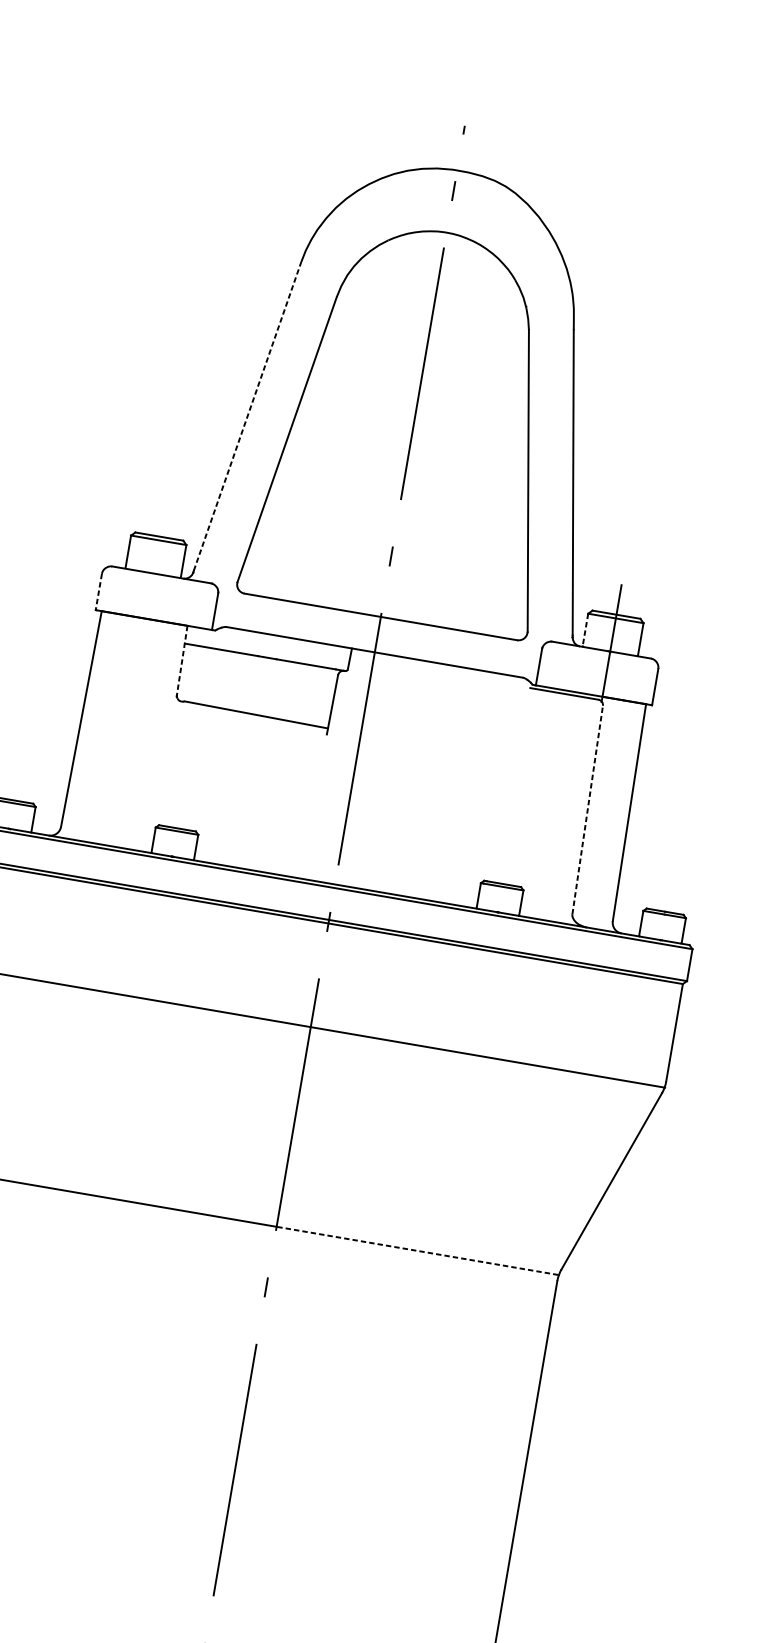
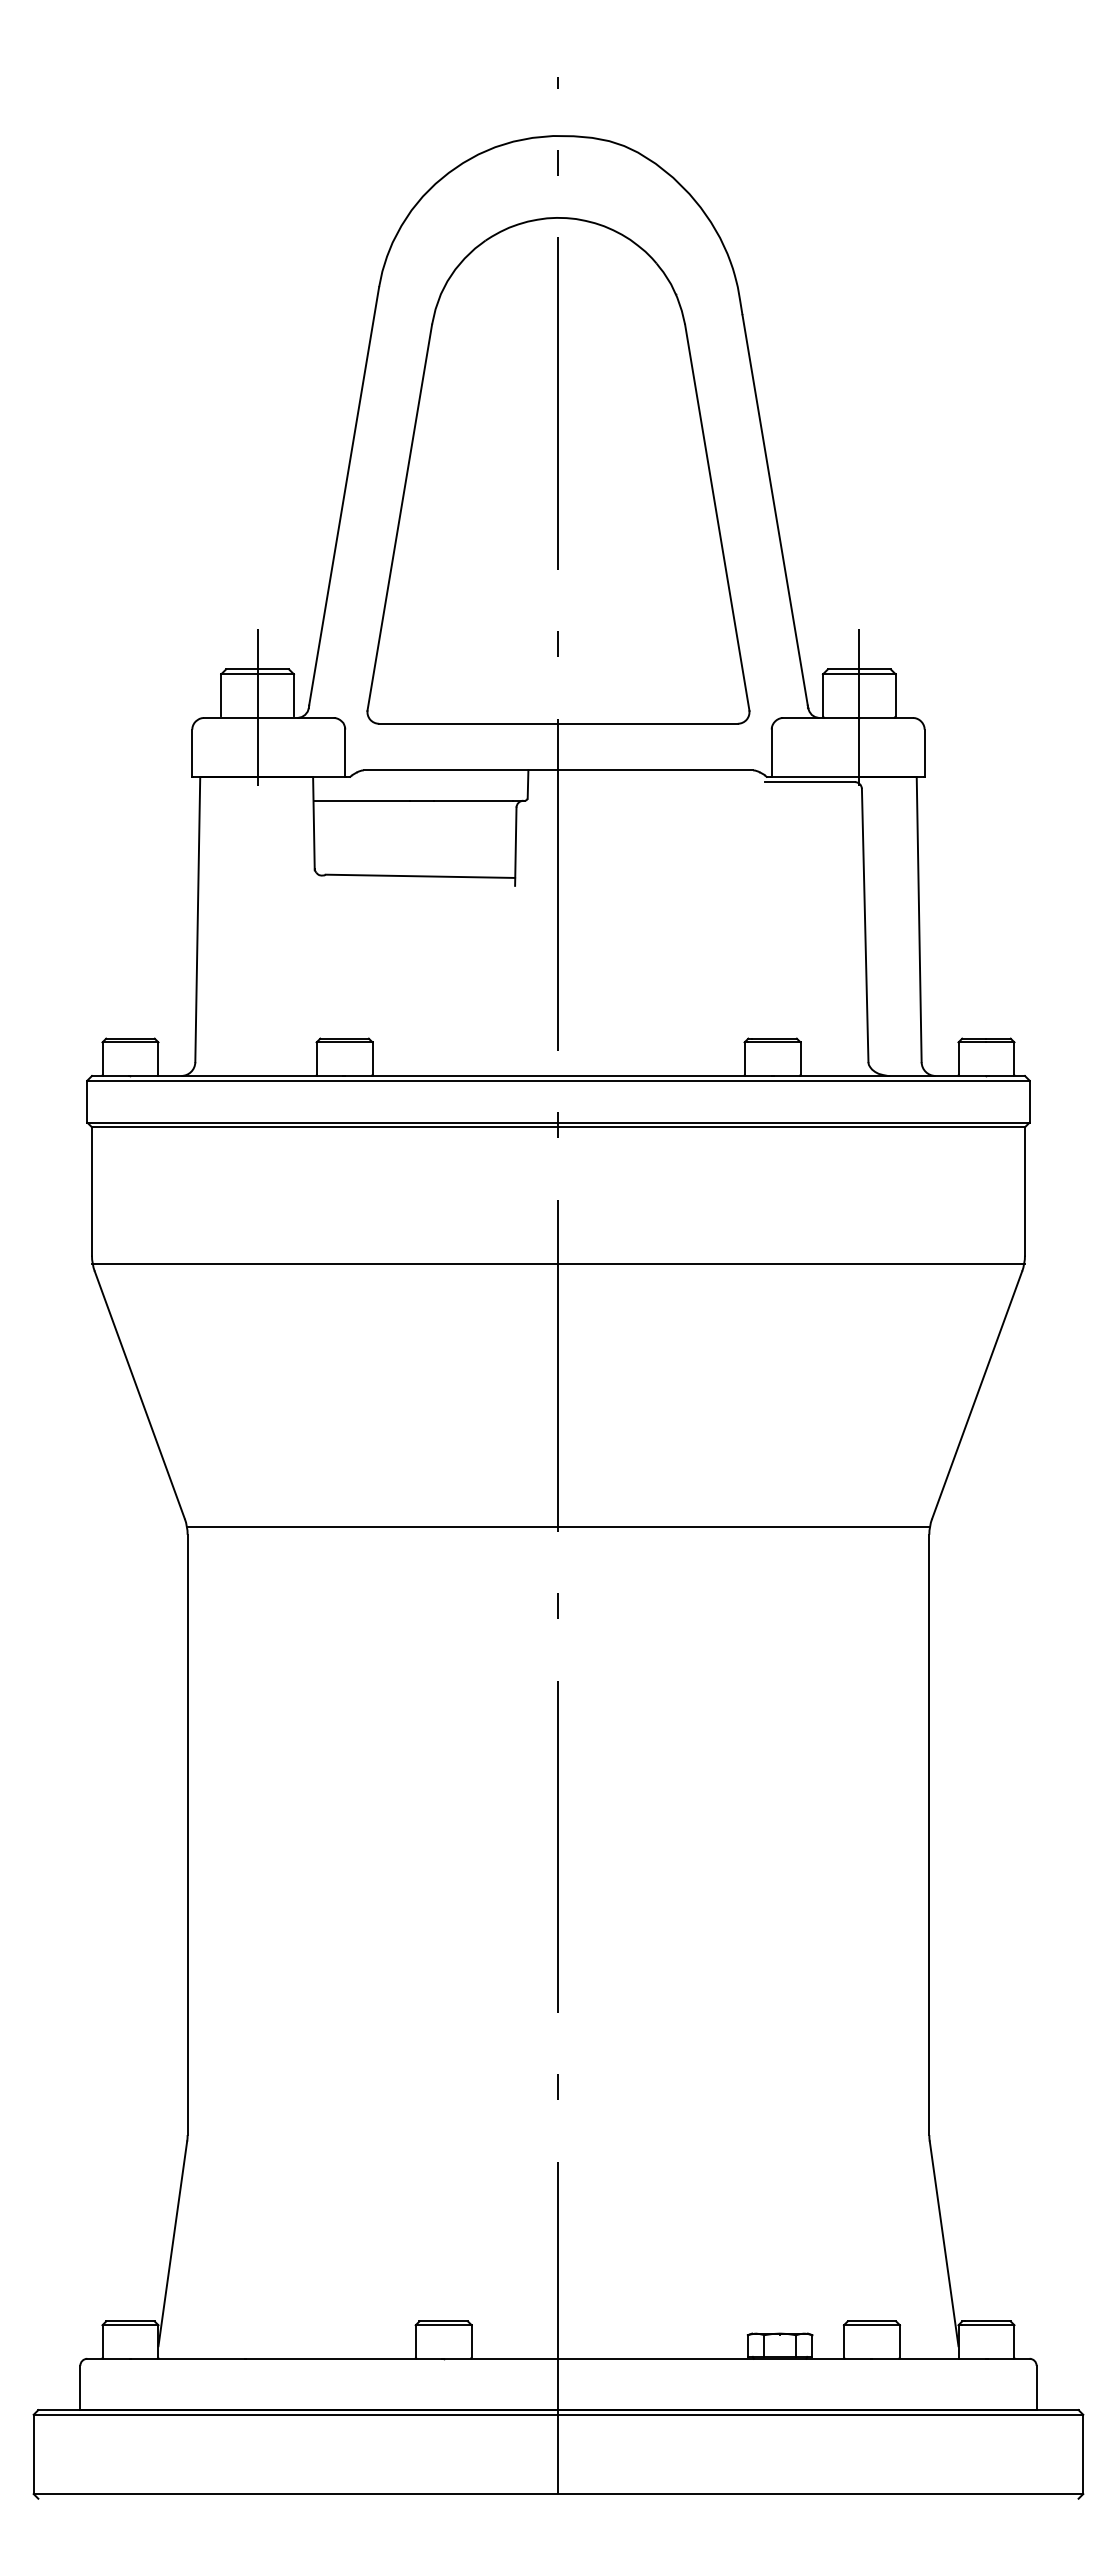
line: (247, 415) -> (344, 495), dashed -> solid
line: (154, 565) -> (257, 707), added
line: (99, 591) -> (192, 753), dashed -> solid
line: (585, 629) -> (822, 695), dashed -> solid
line: (181, 661) -> (313, 824), dashed -> solid
line: (587, 810) -> (865, 925), dashed -> solid
line: (417, 1250) -> (743, 1526), dashed -> solid

